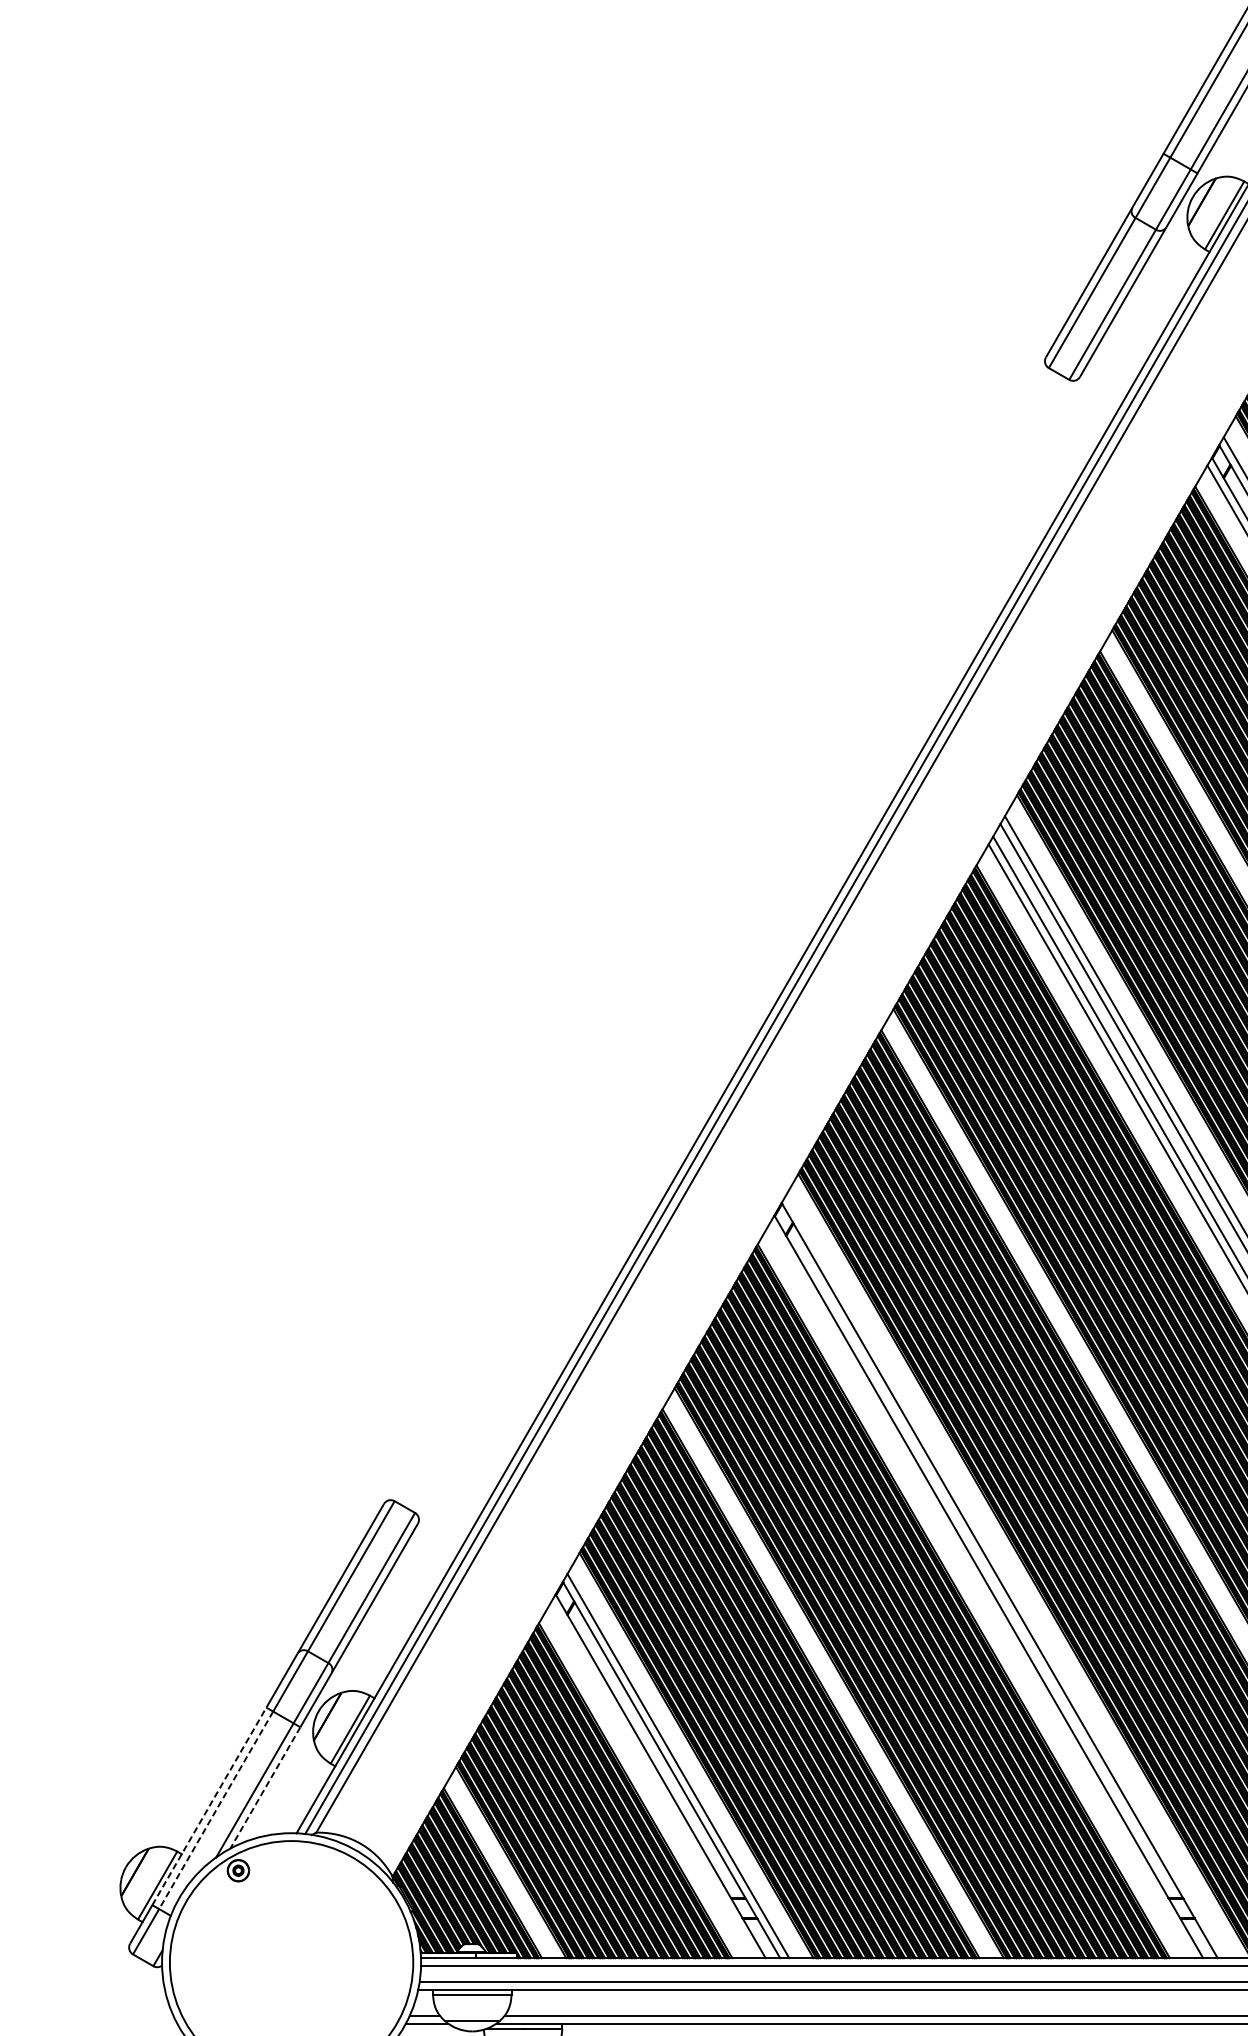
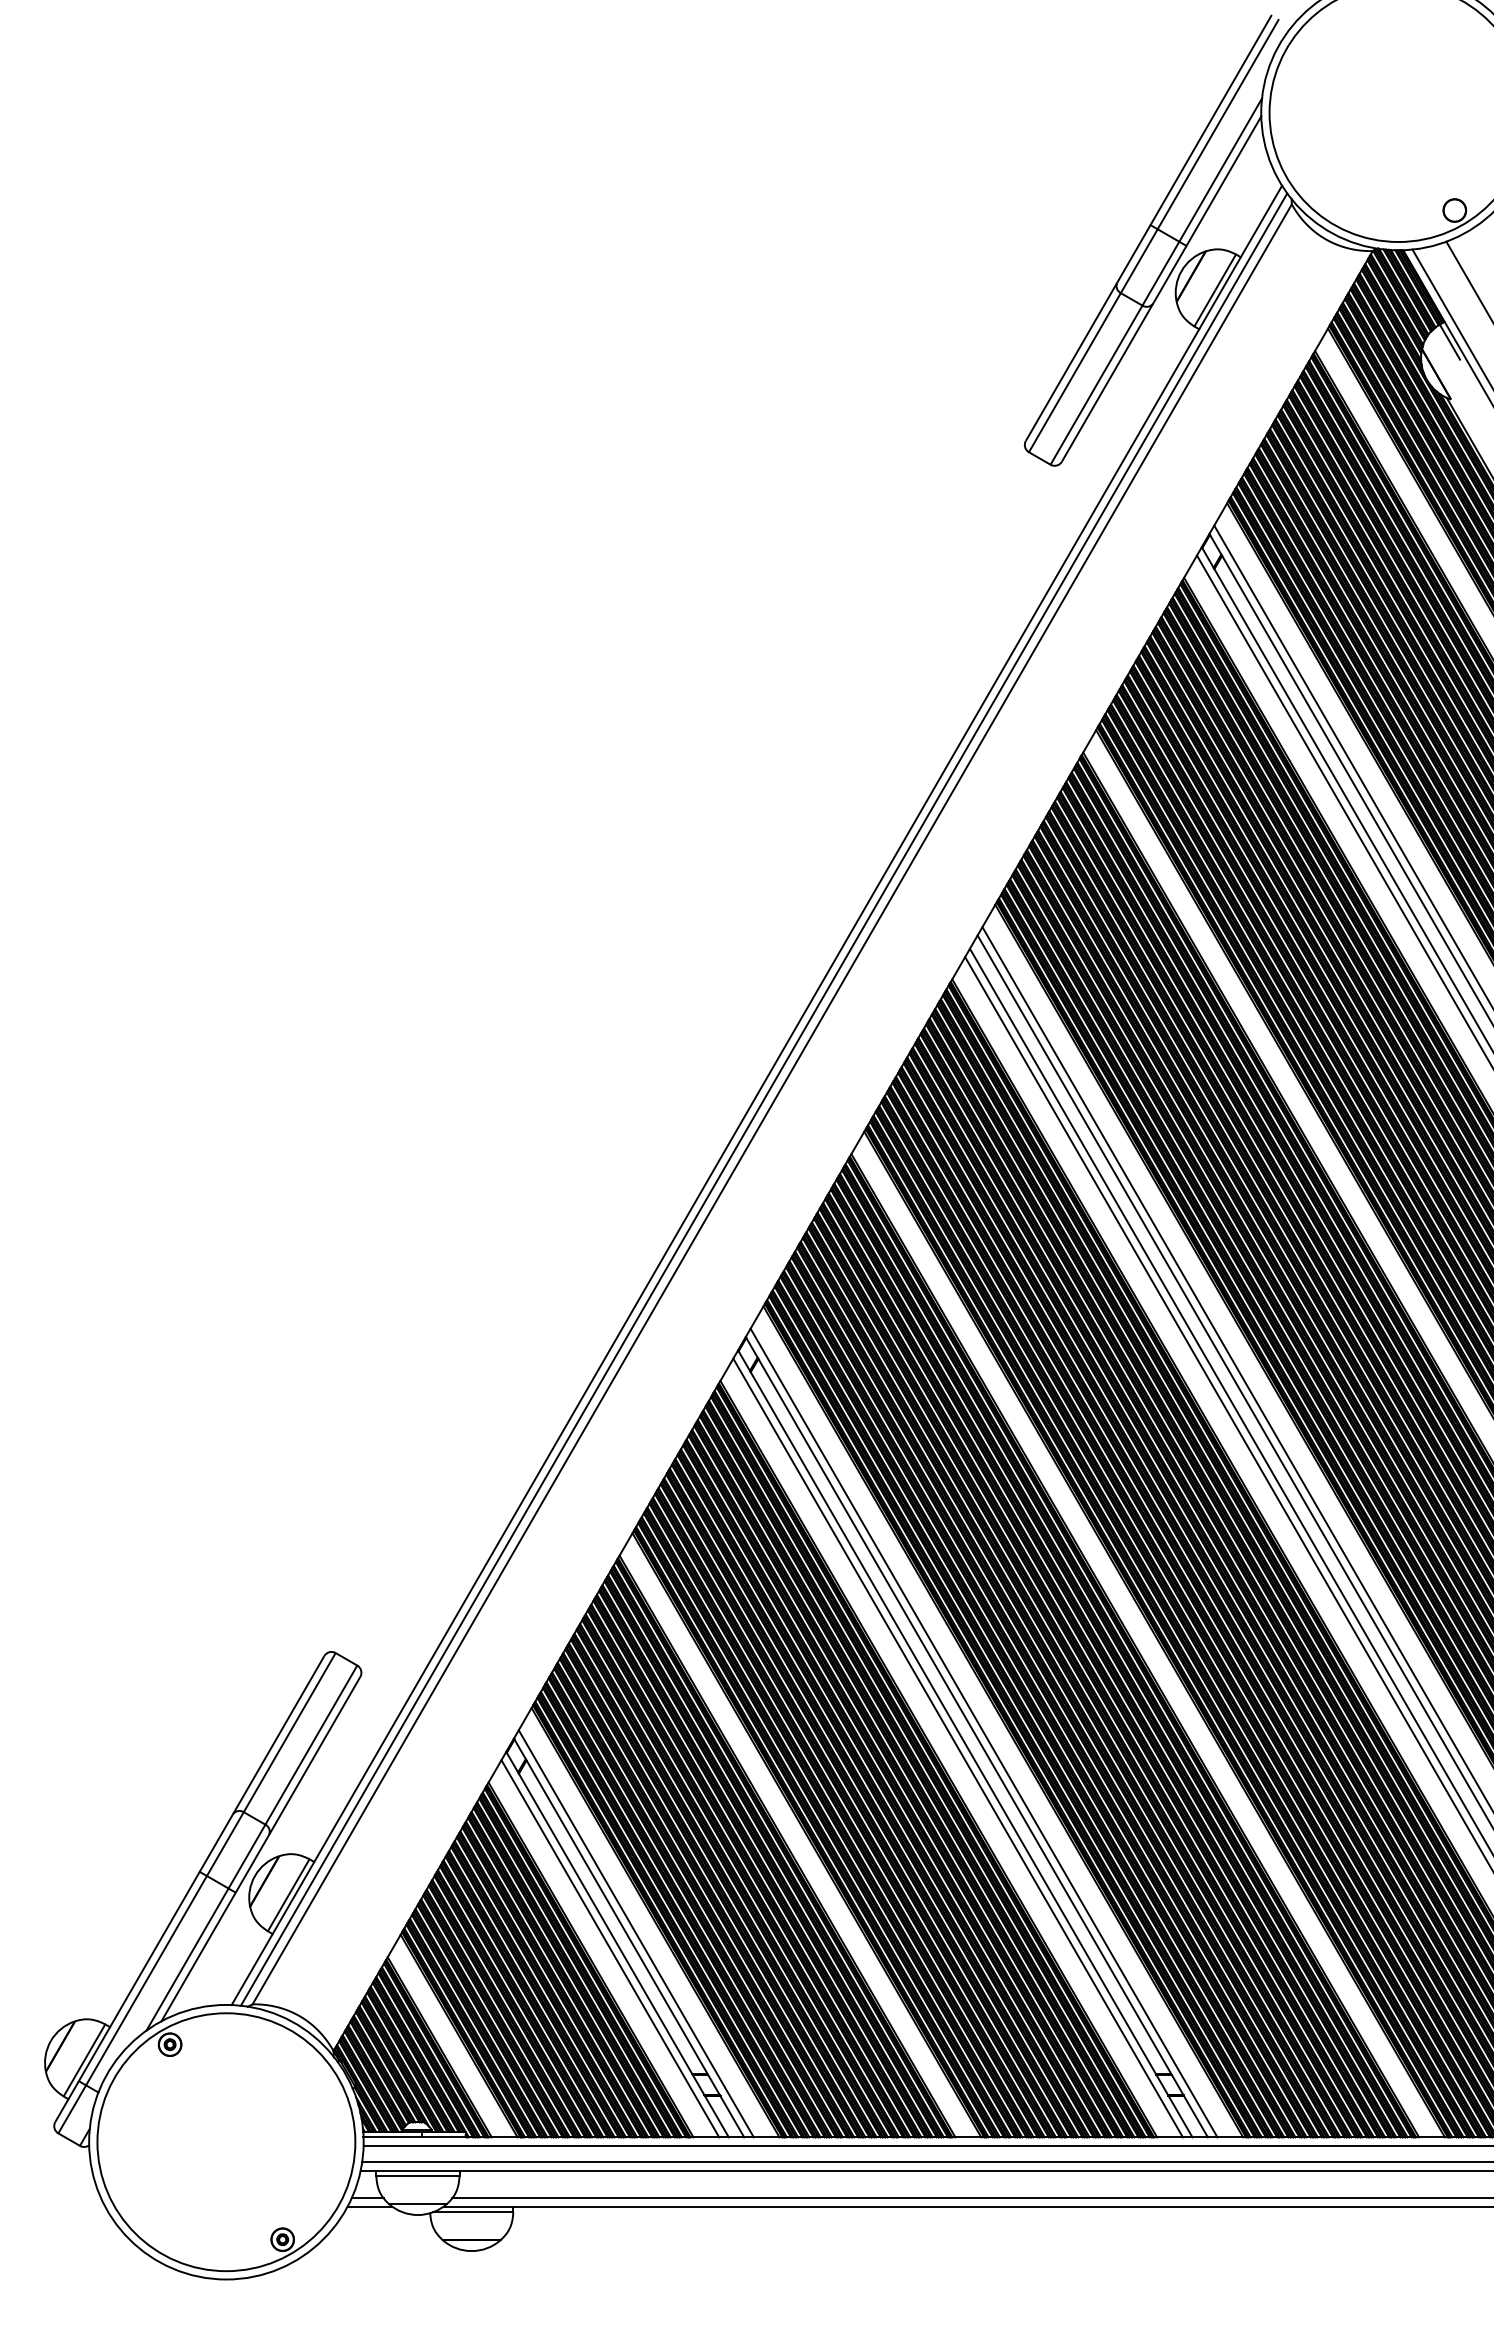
line: (1005, 1576) -> (983, 1732), added
line: (981, 1590) -> (957, 1747), added
line: (654, 1779) -> (610, 1948), added
line: (265, 1788) -> (198, 1957), dashed -> solid
line: (209, 1806) -> (139, 1976), dashed -> solid
line: (216, 1810) -> (146, 1980), dashed -> solid

